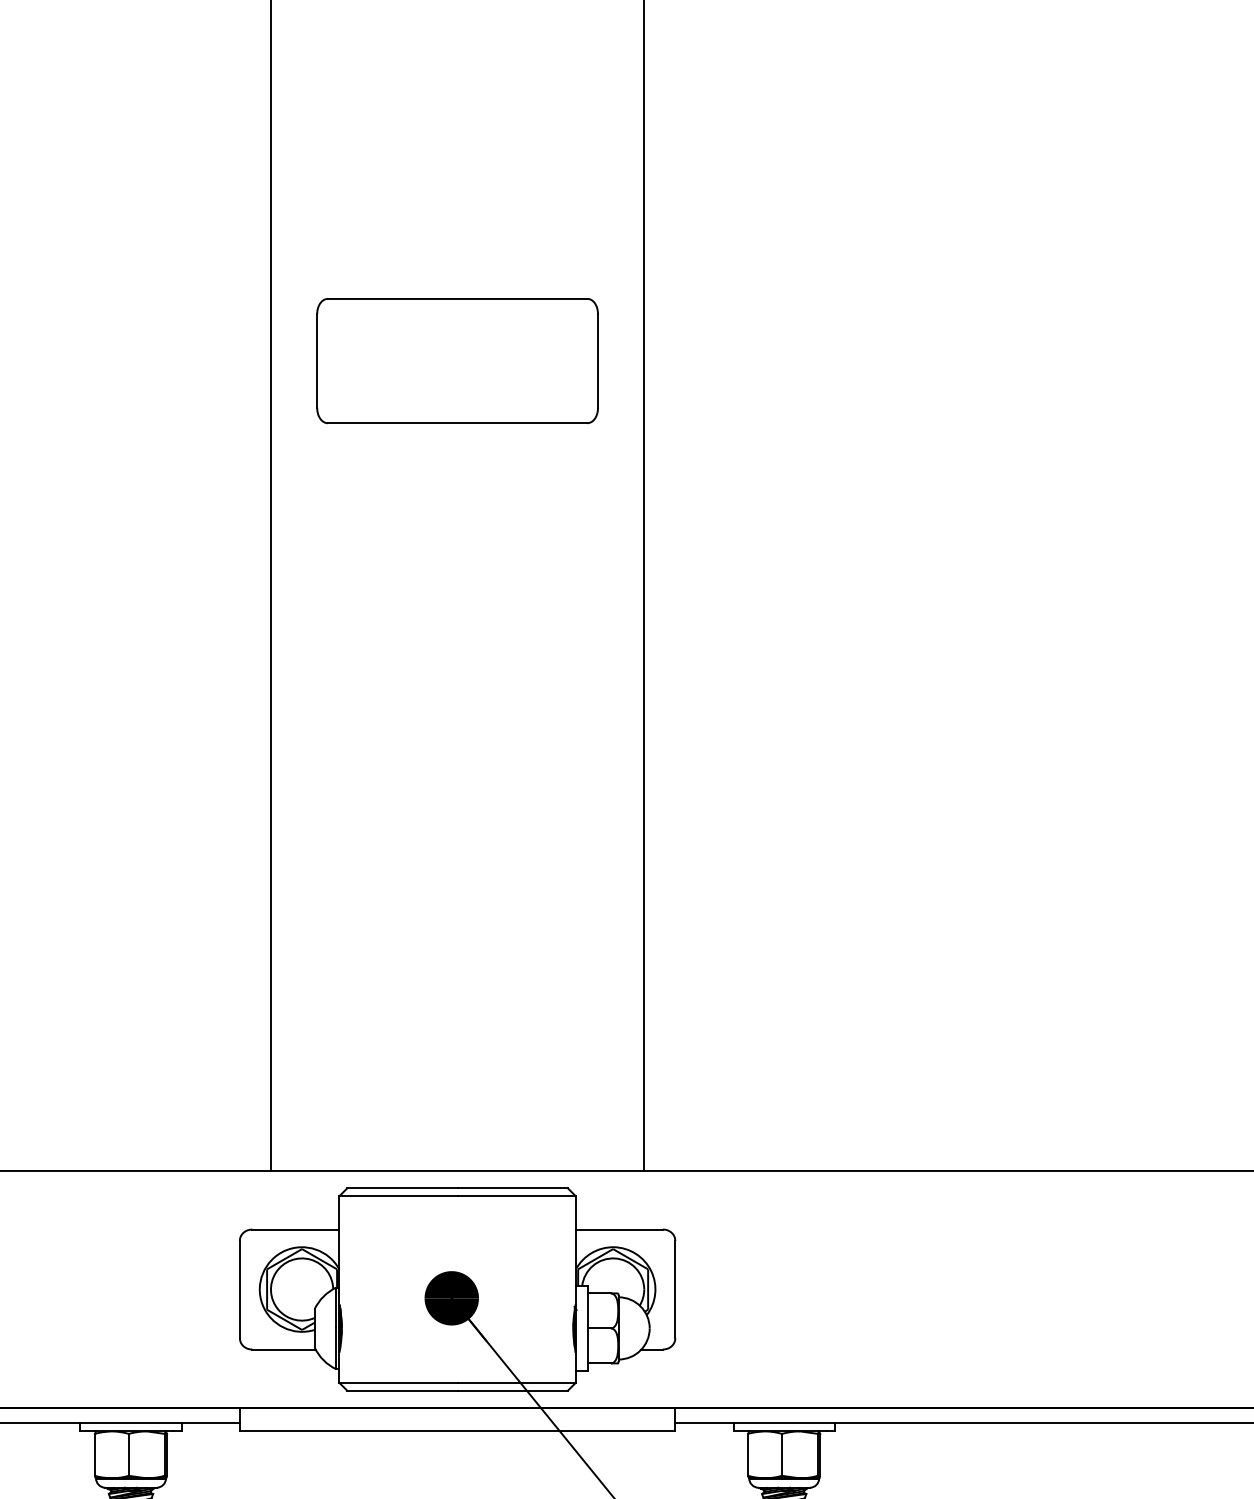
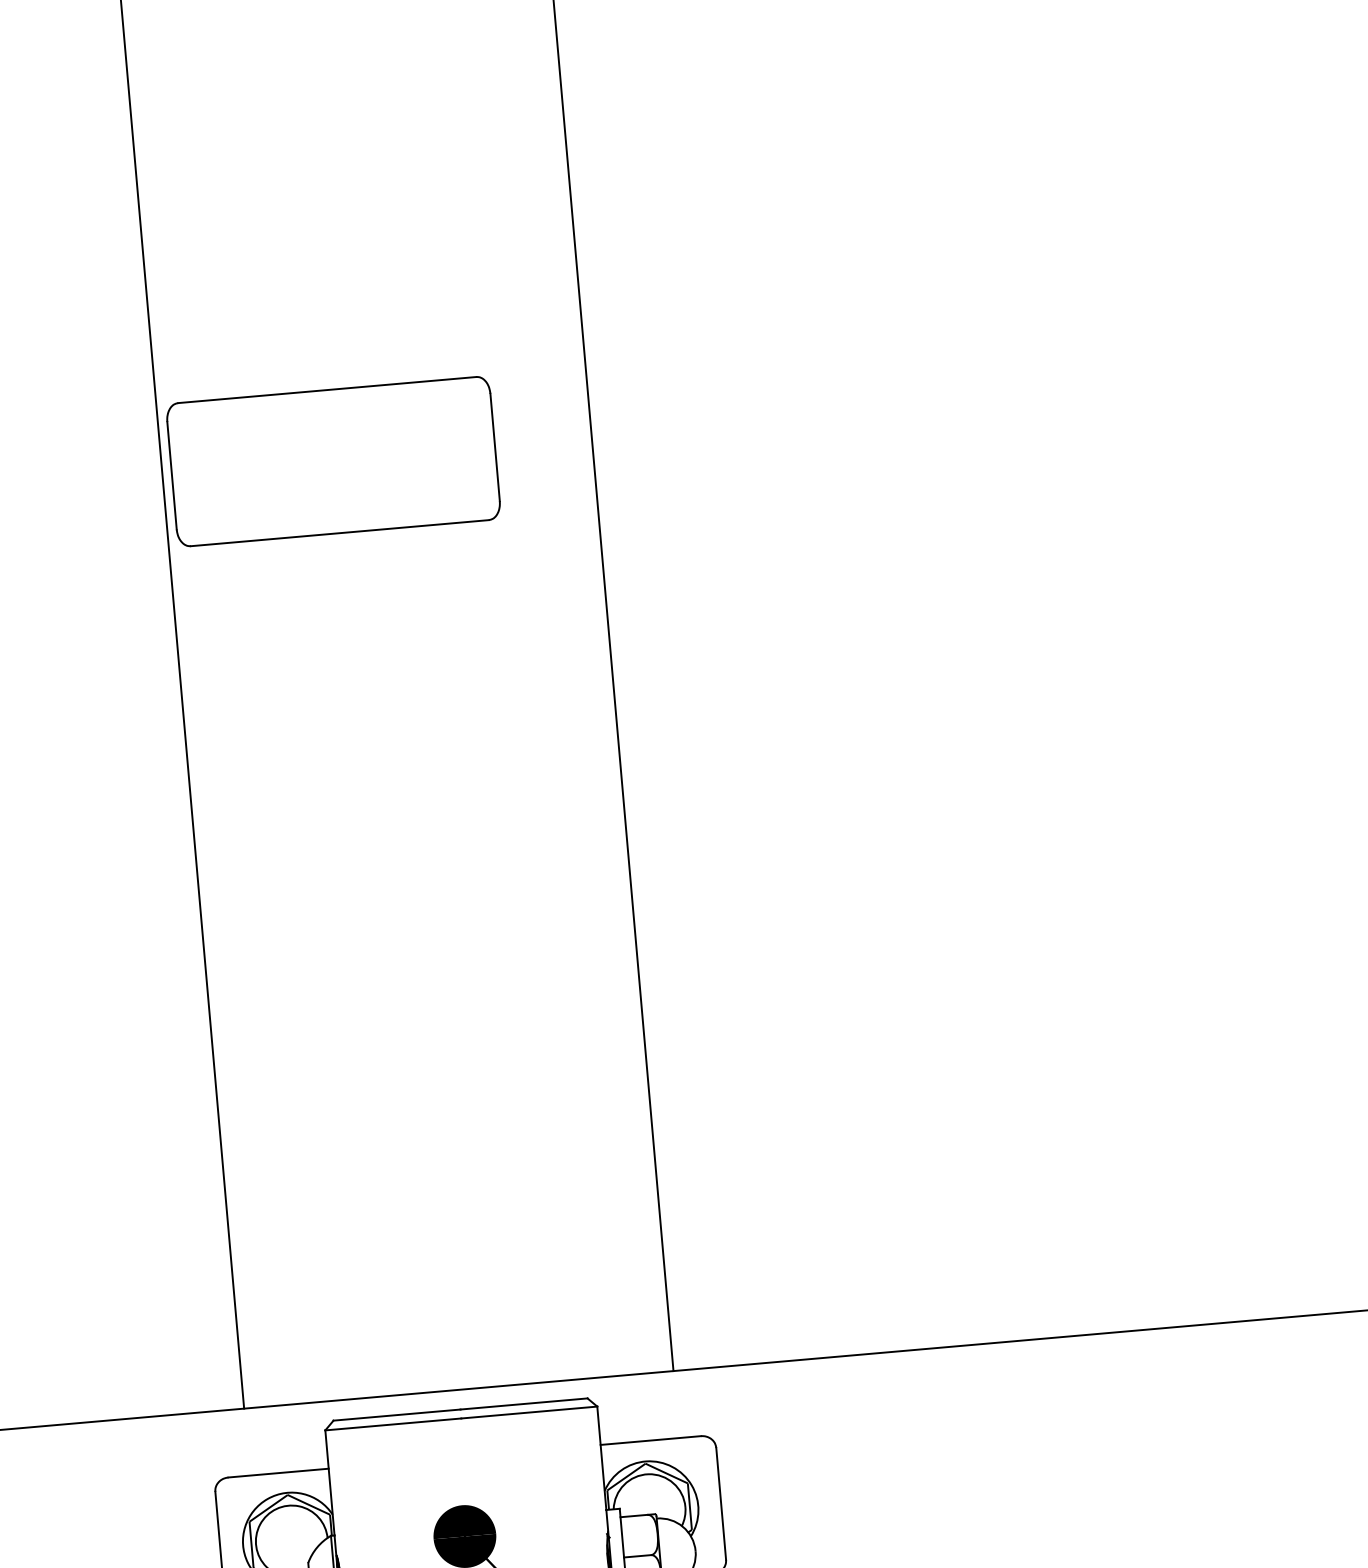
part: (457, 361) -> (333, 462), moved

